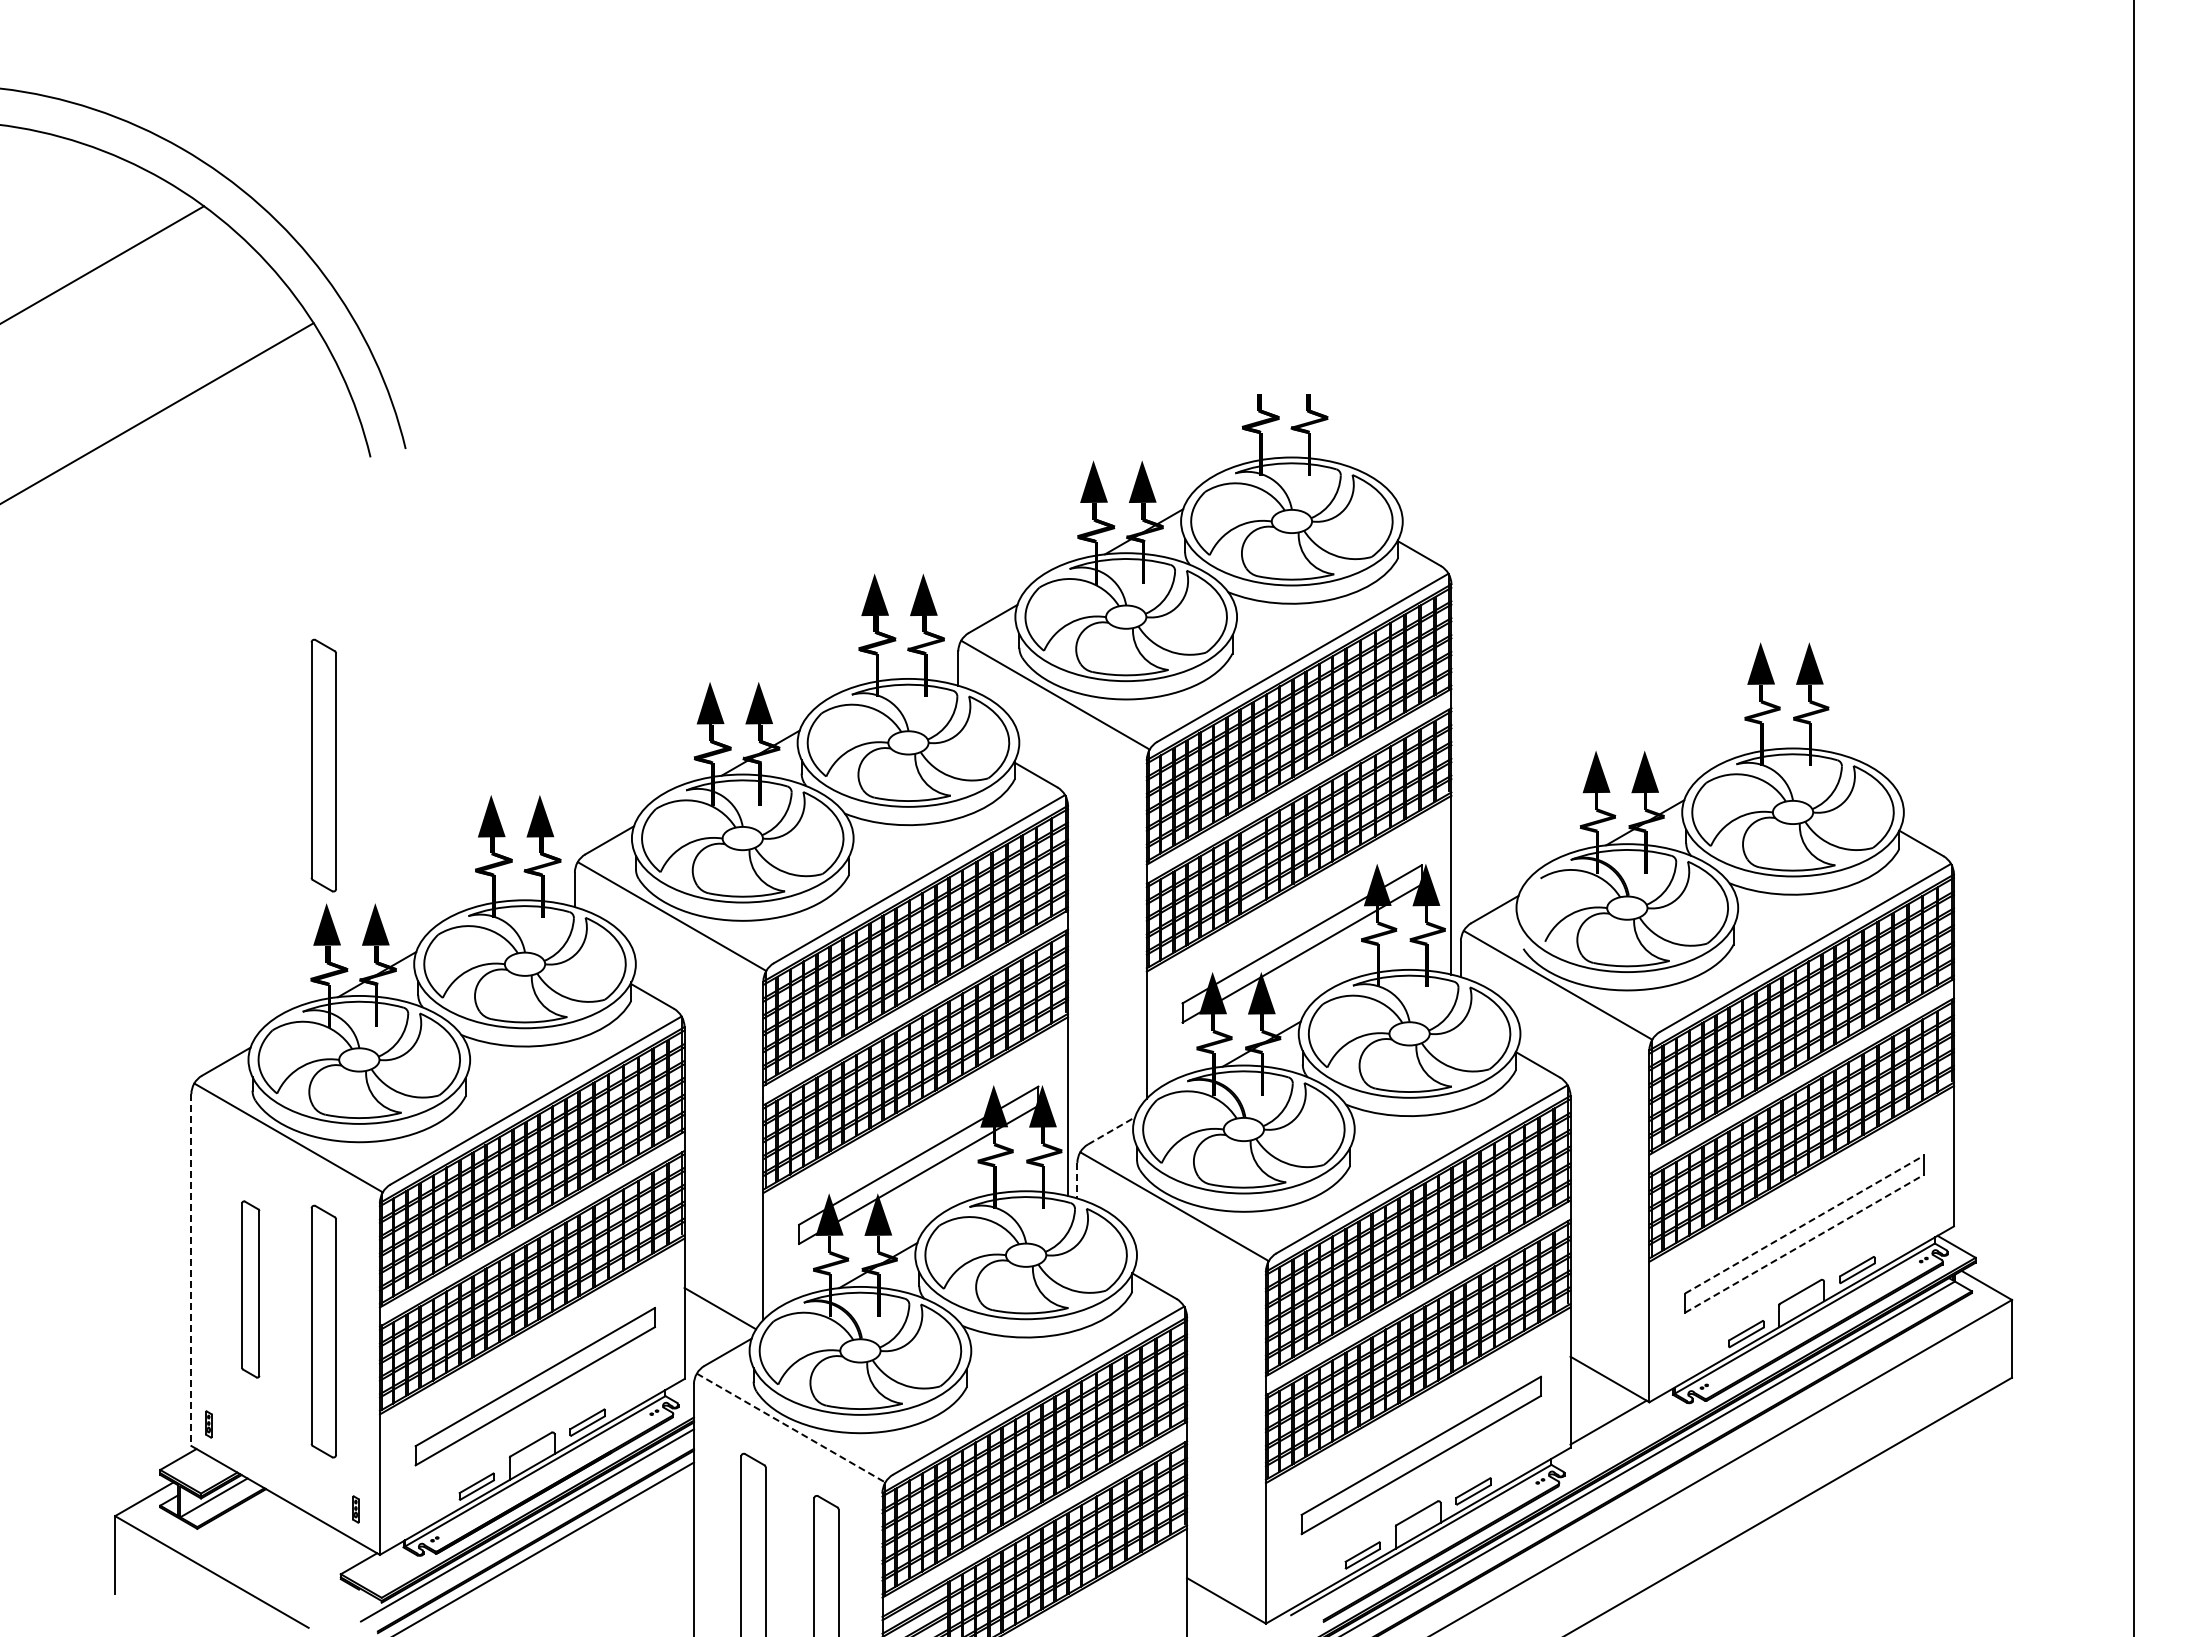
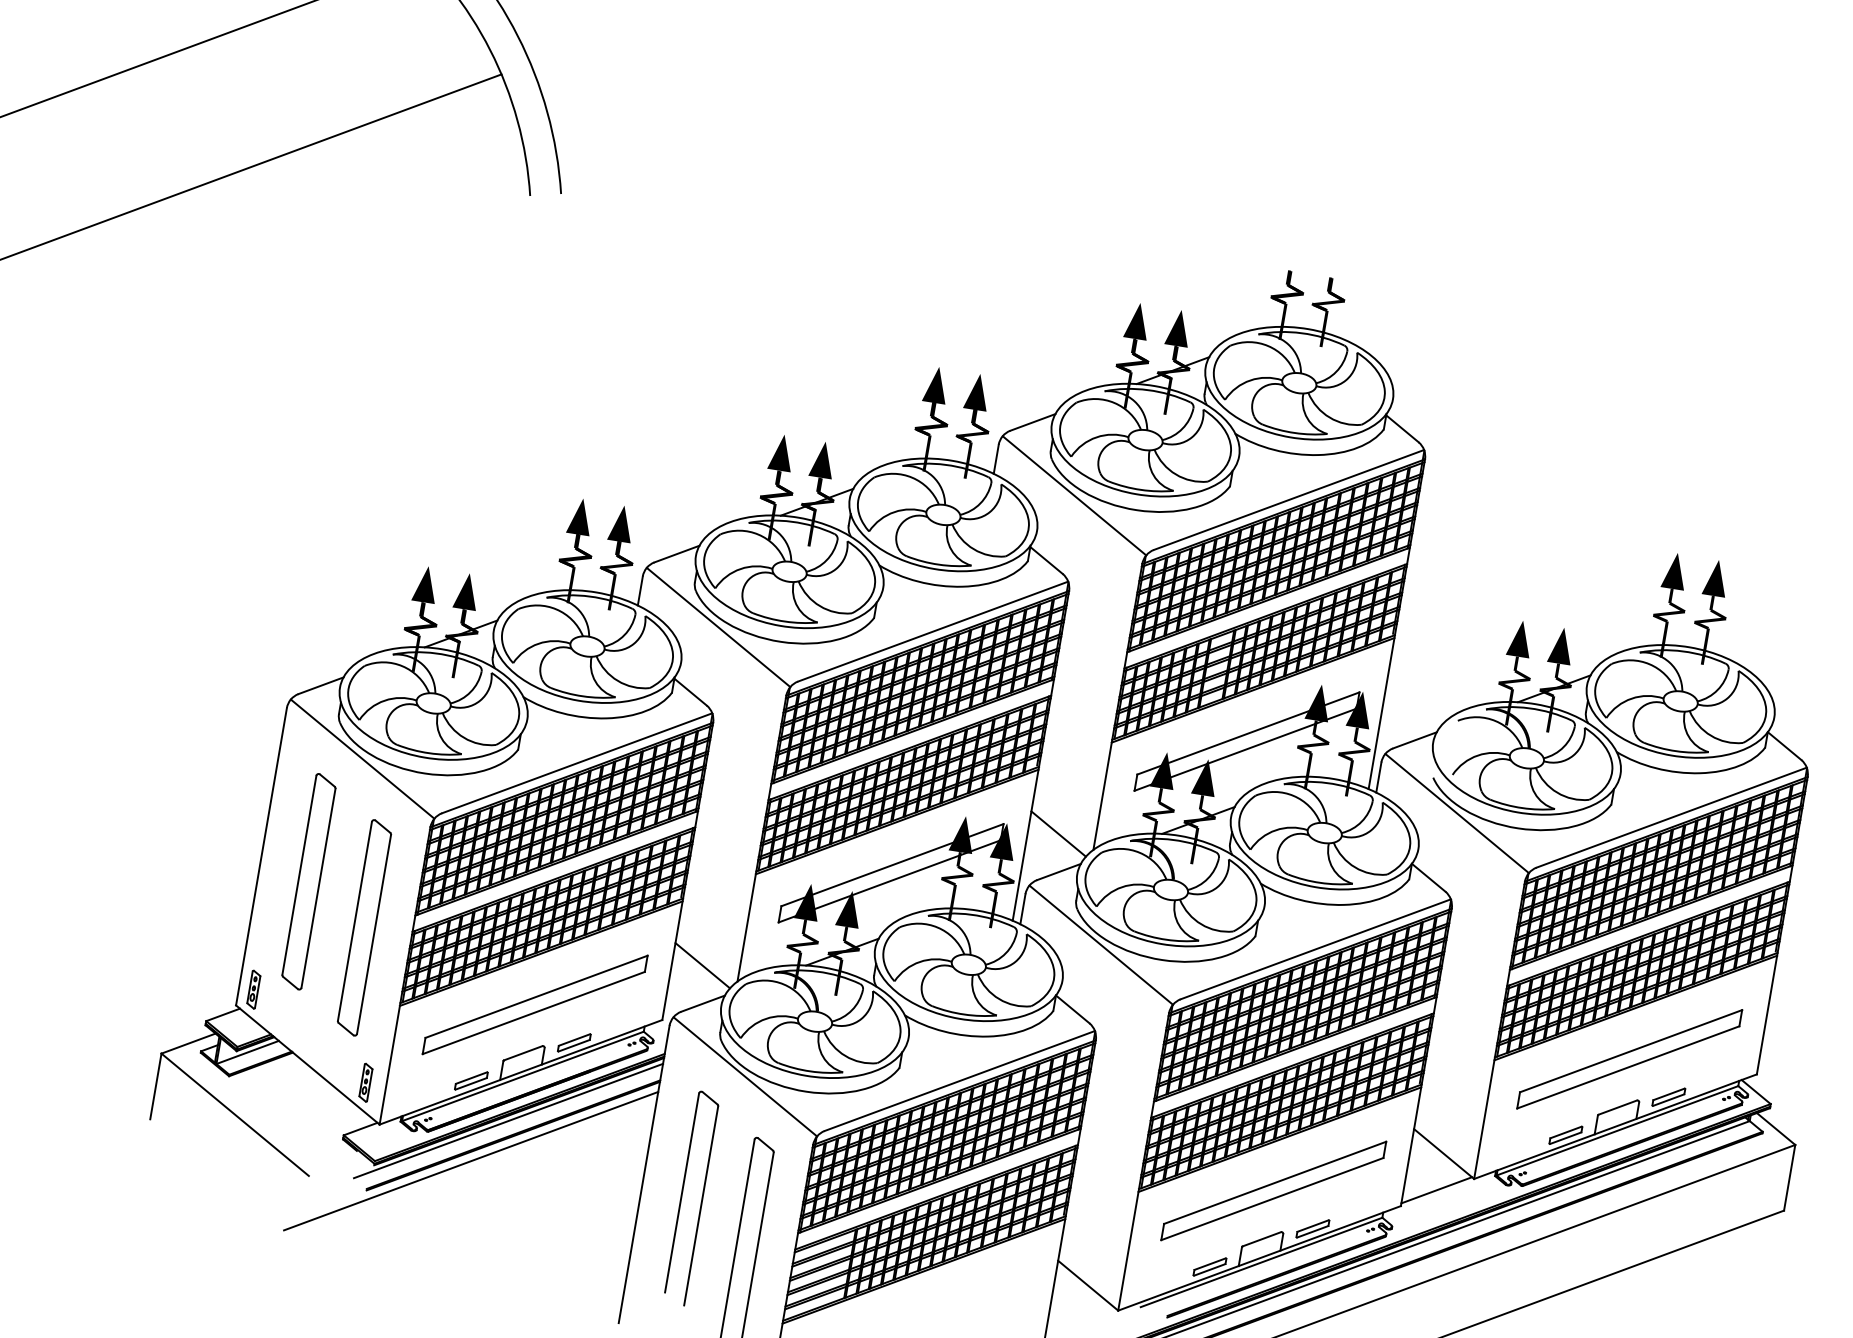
part: (323, 765) -> (445, 449), removed
line: (1103, 1086) -> (1058, 833), added
line: (1112, 1130) -> (1059, 871), dashed -> solid
line: (1077, 1180) -> (1023, 909), dashed -> solid
line: (1805, 1224) -> (1631, 1051), dashed -> solid
line: (1805, 1243) -> (1628, 1067), dashed -> solid
line: (191, 1270) -> (261, 857), dashed -> solid
part: (250, 1289) -> (308, 881), size x1.43
part: (208, 1424) -> (253, 989), size x1.67
line: (791, 1428) -> (745, 1077), dashed -> solid
part: (355, 1509) -> (365, 1082), size x1.67

